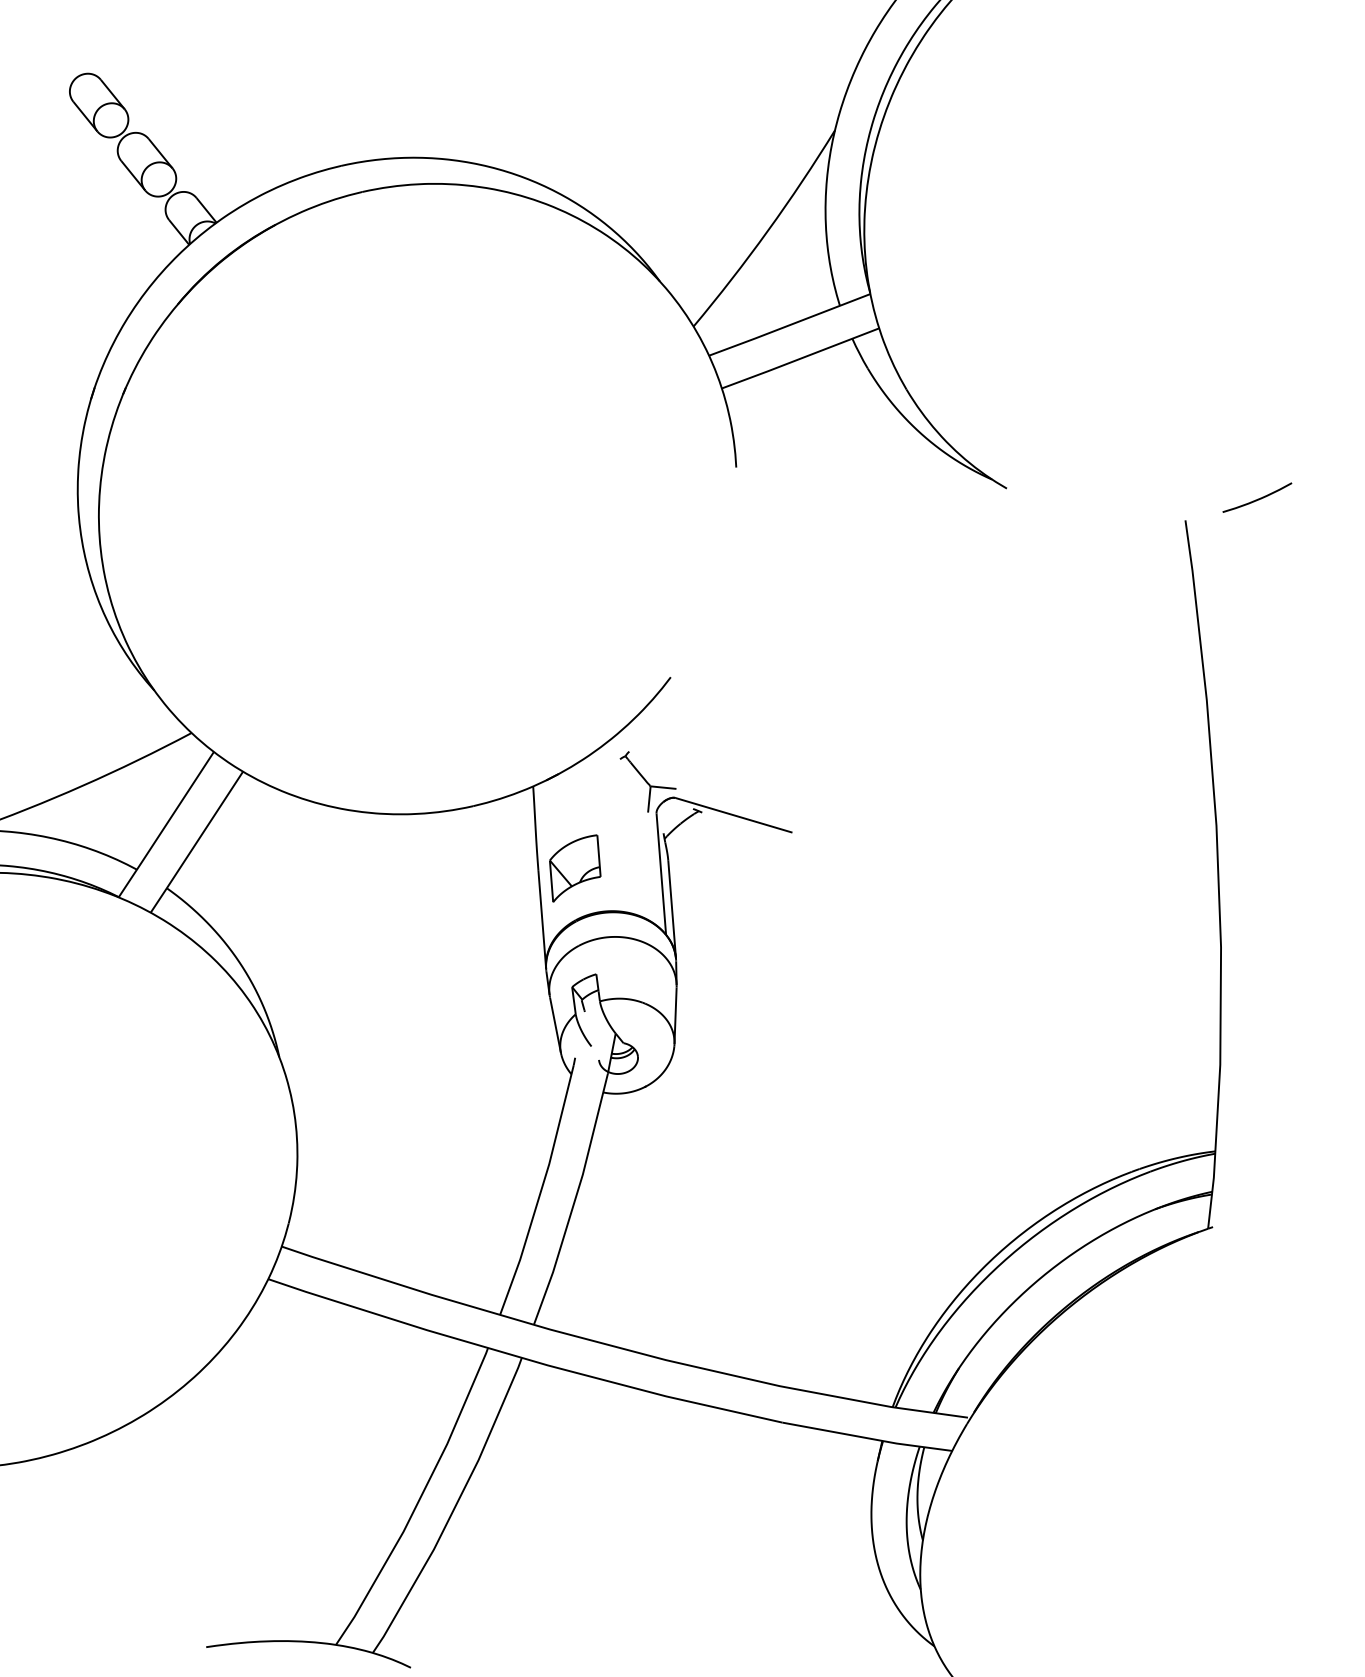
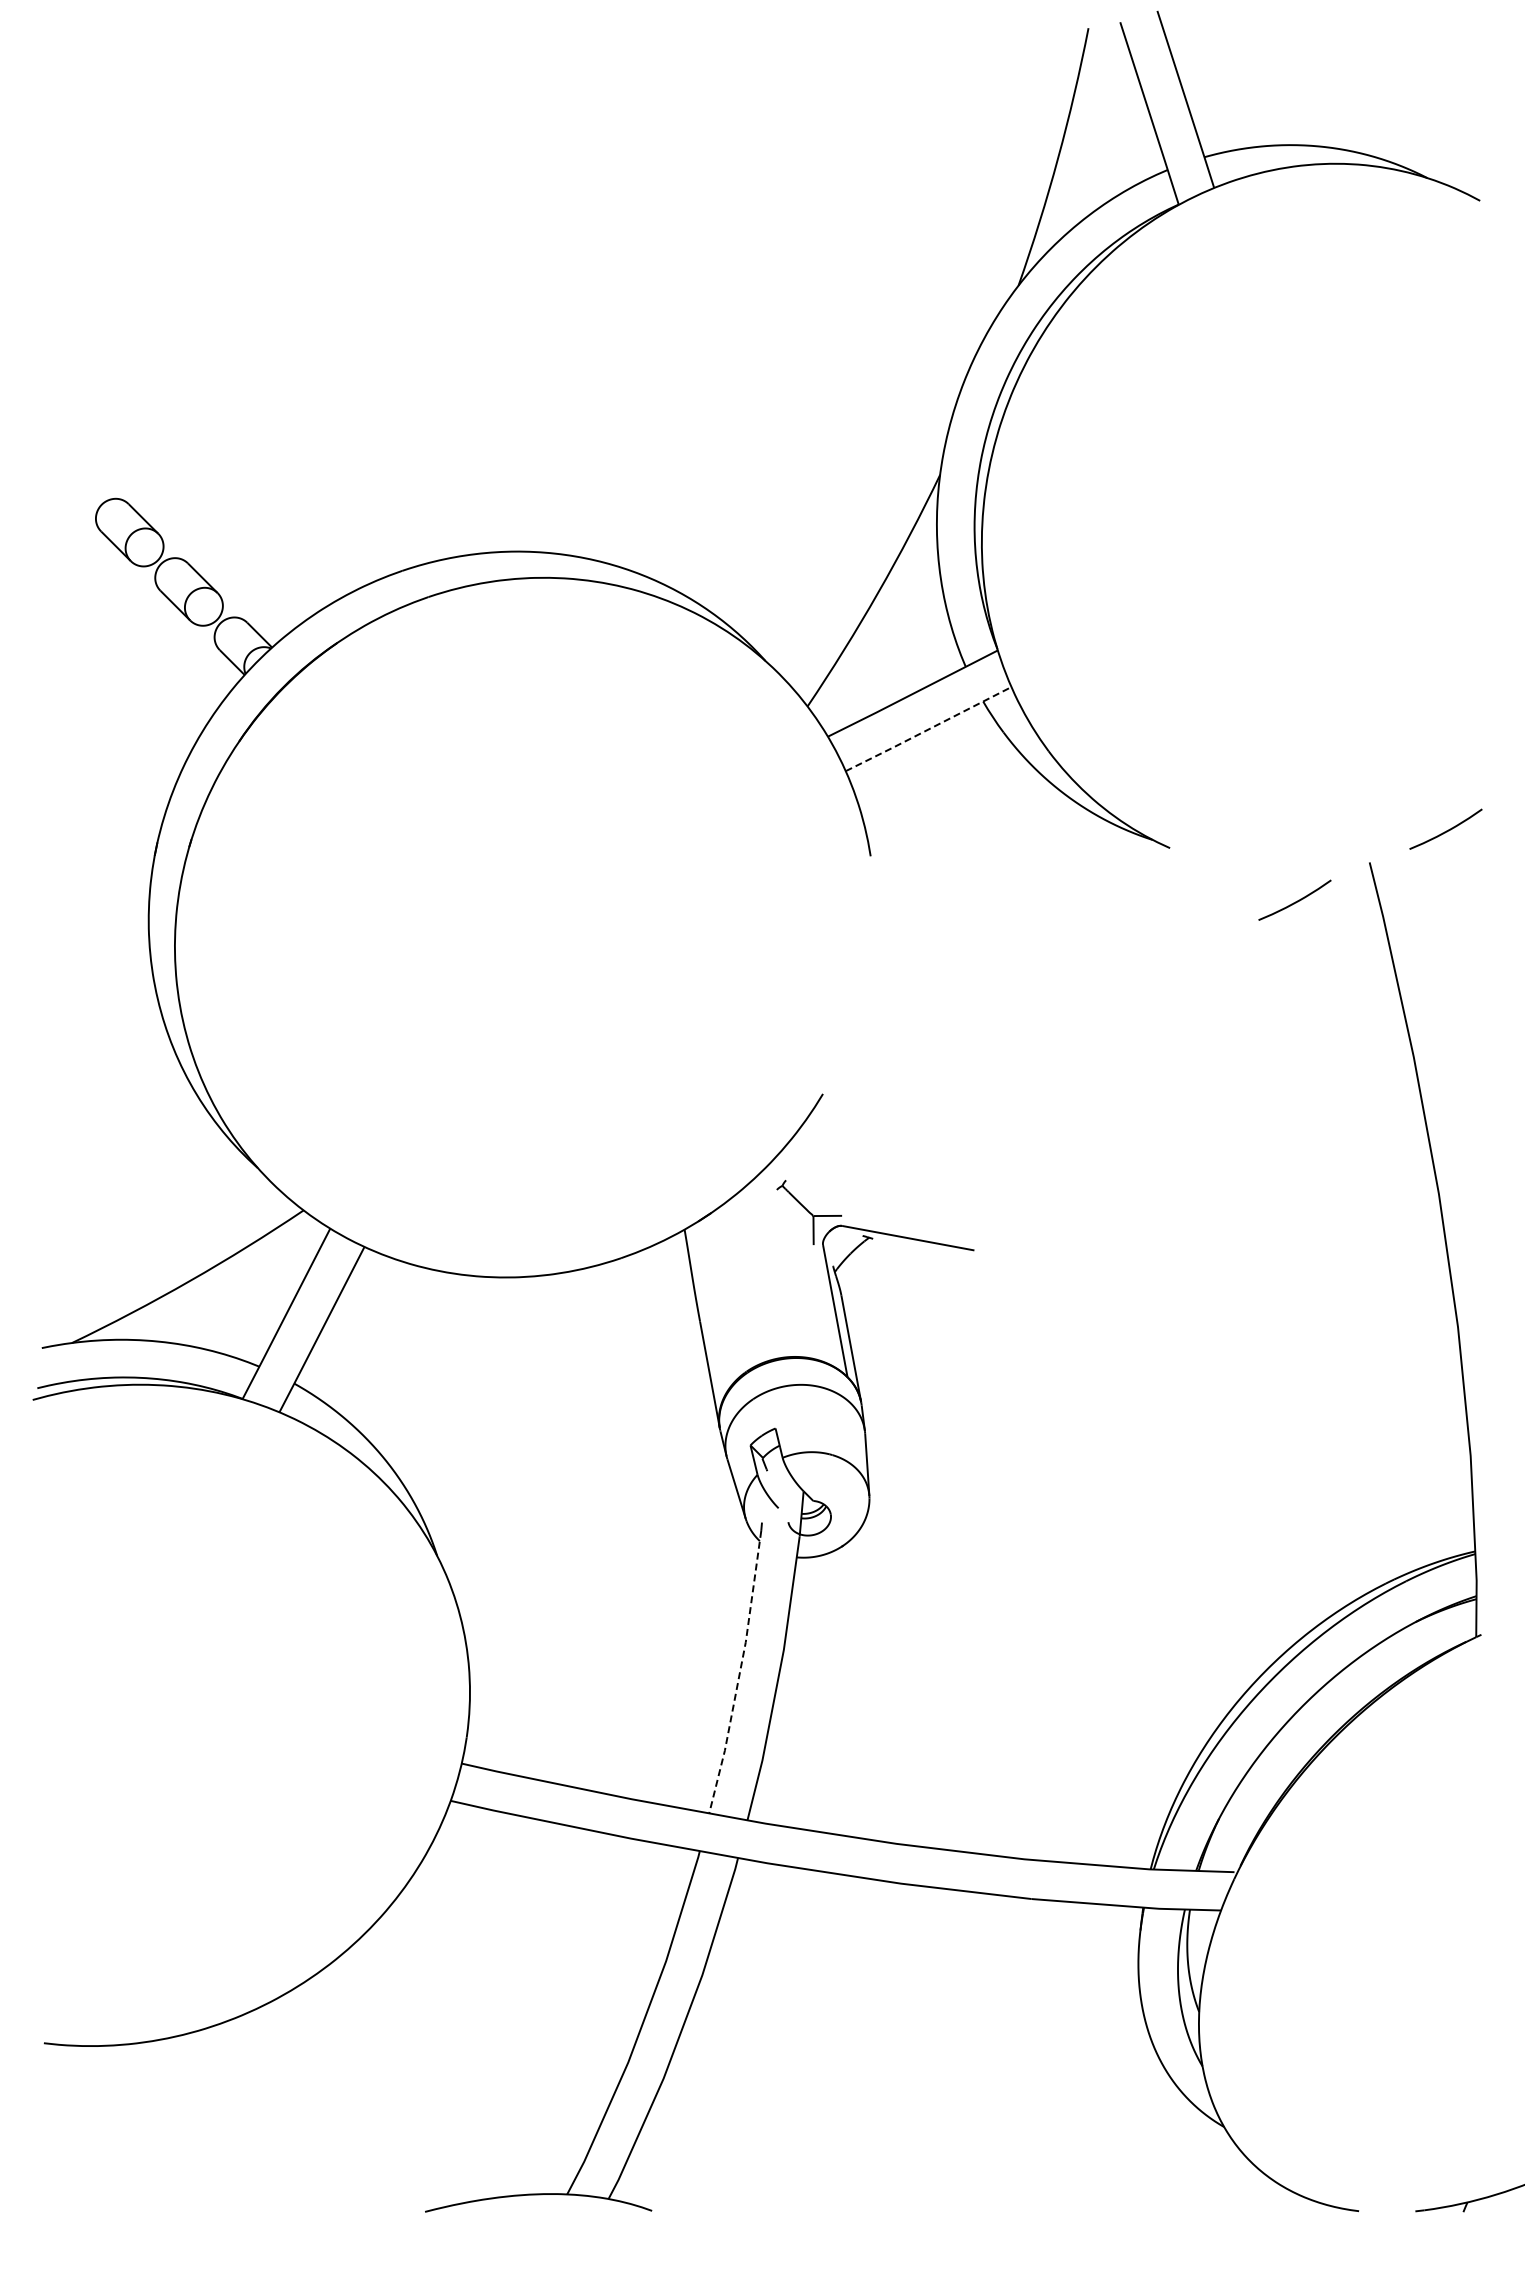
line: (800, 358) -> (928, 729), solid -> dashed
curve: (1114, 548) -> (1295, 901), added
part: (574, 868) -> (739, 1314), removed
line: (540, 1191) -> (739, 1673), solid -> dashed

